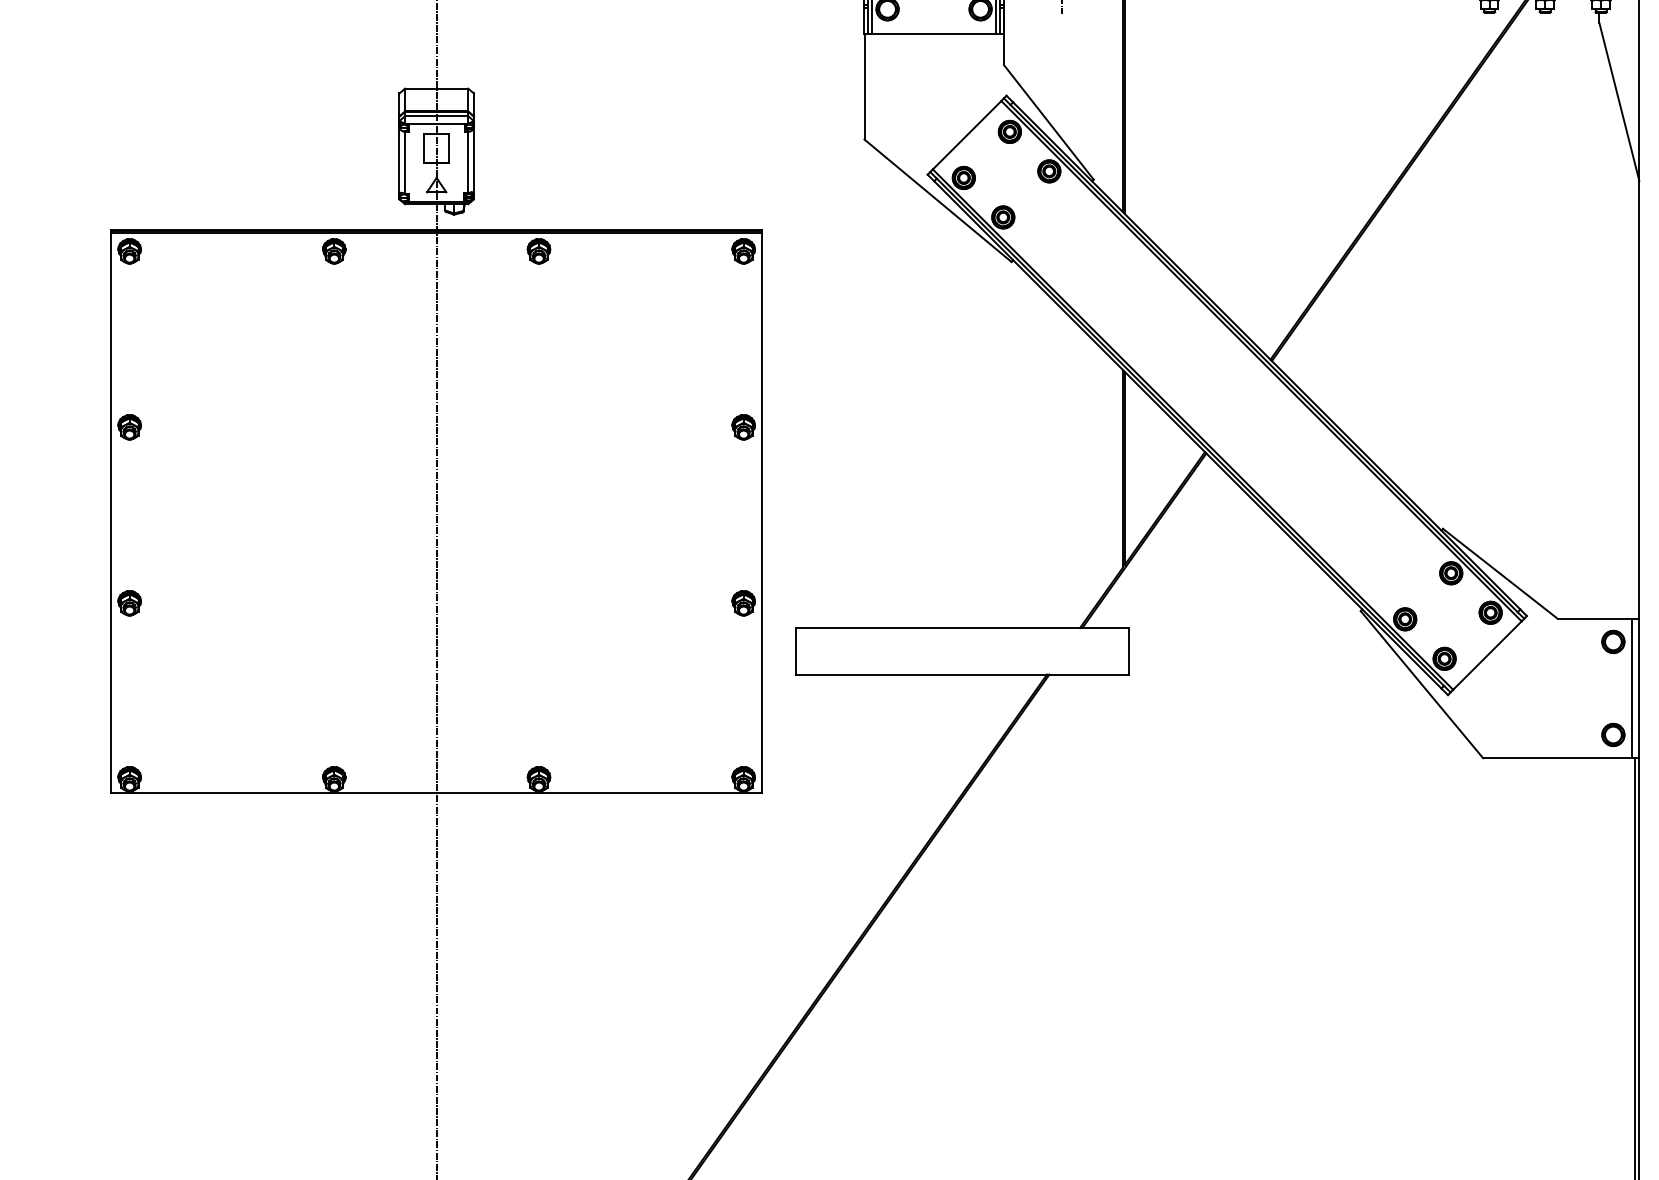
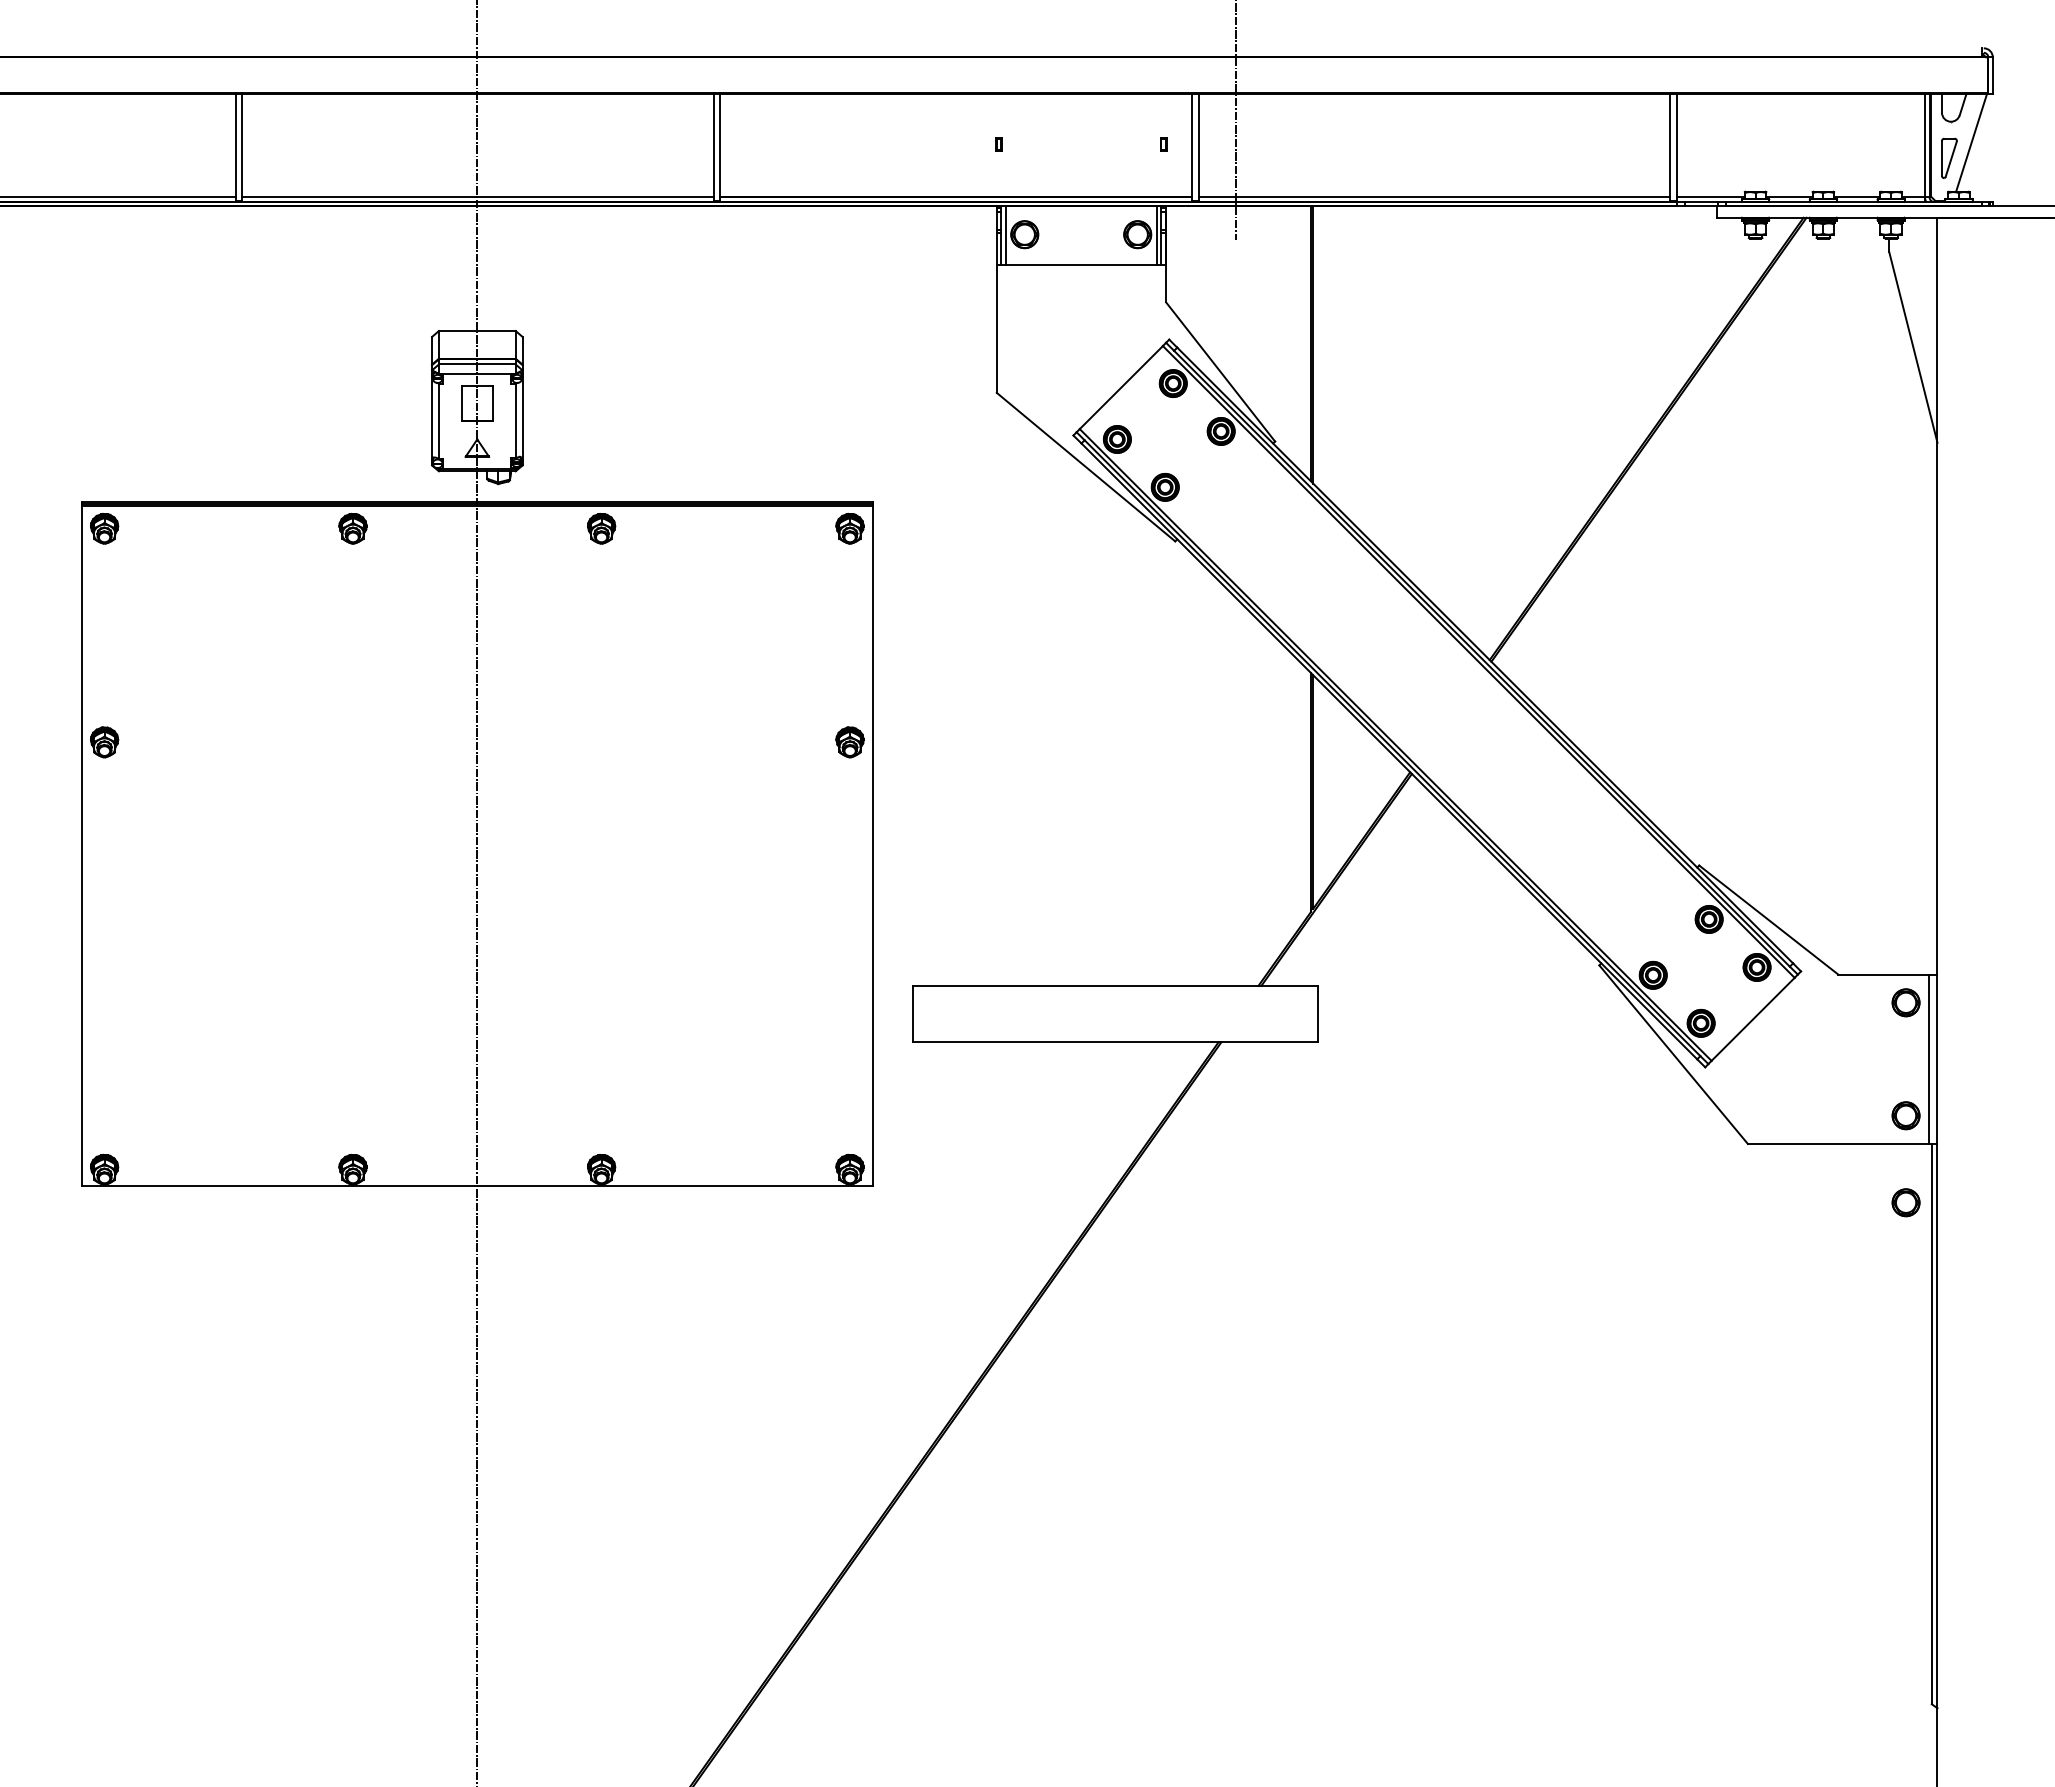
part: (129, 603) -> (104, 956), removed
part: (743, 603) -> (849, 956), removed
part: (1612, 806) -> (1905, 1202), added

